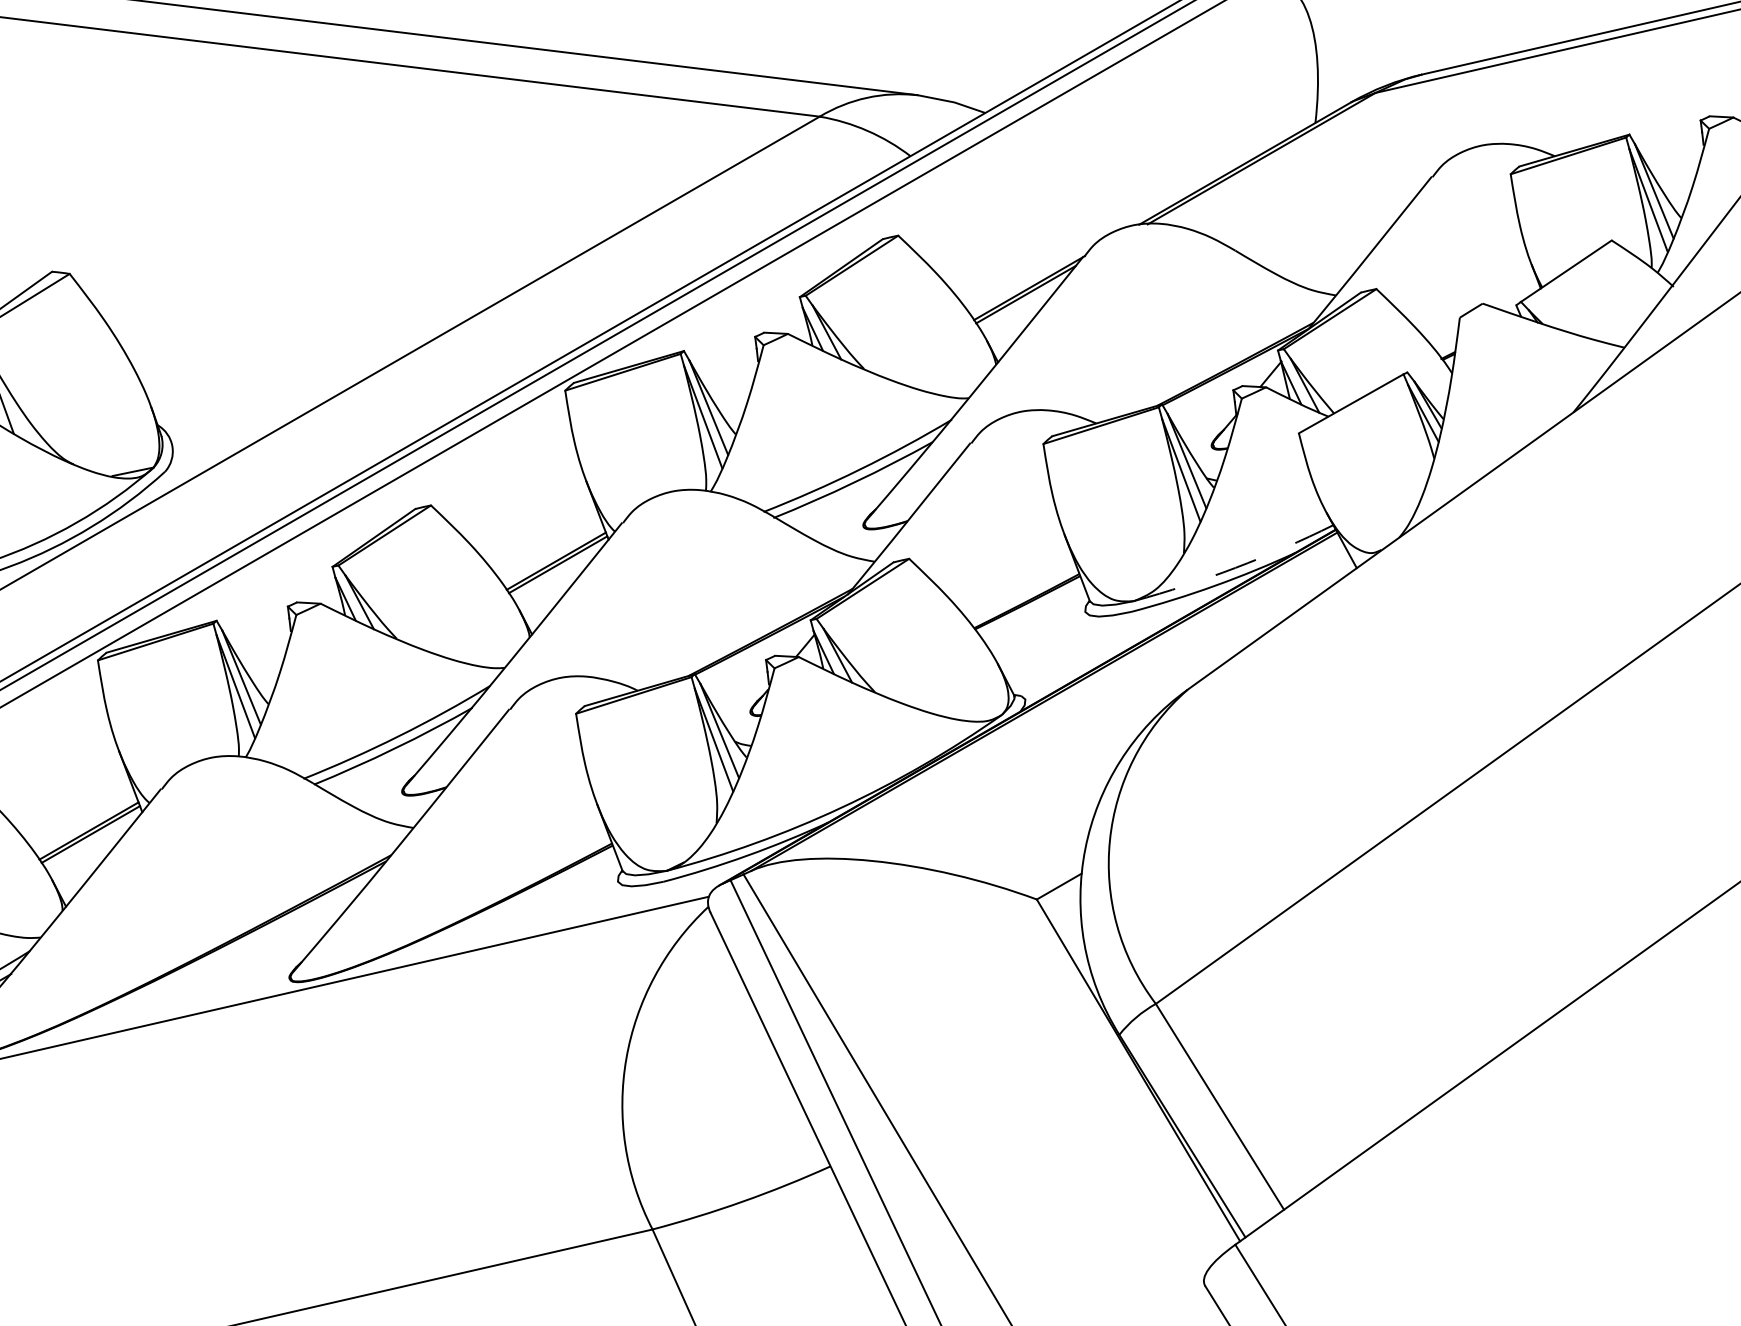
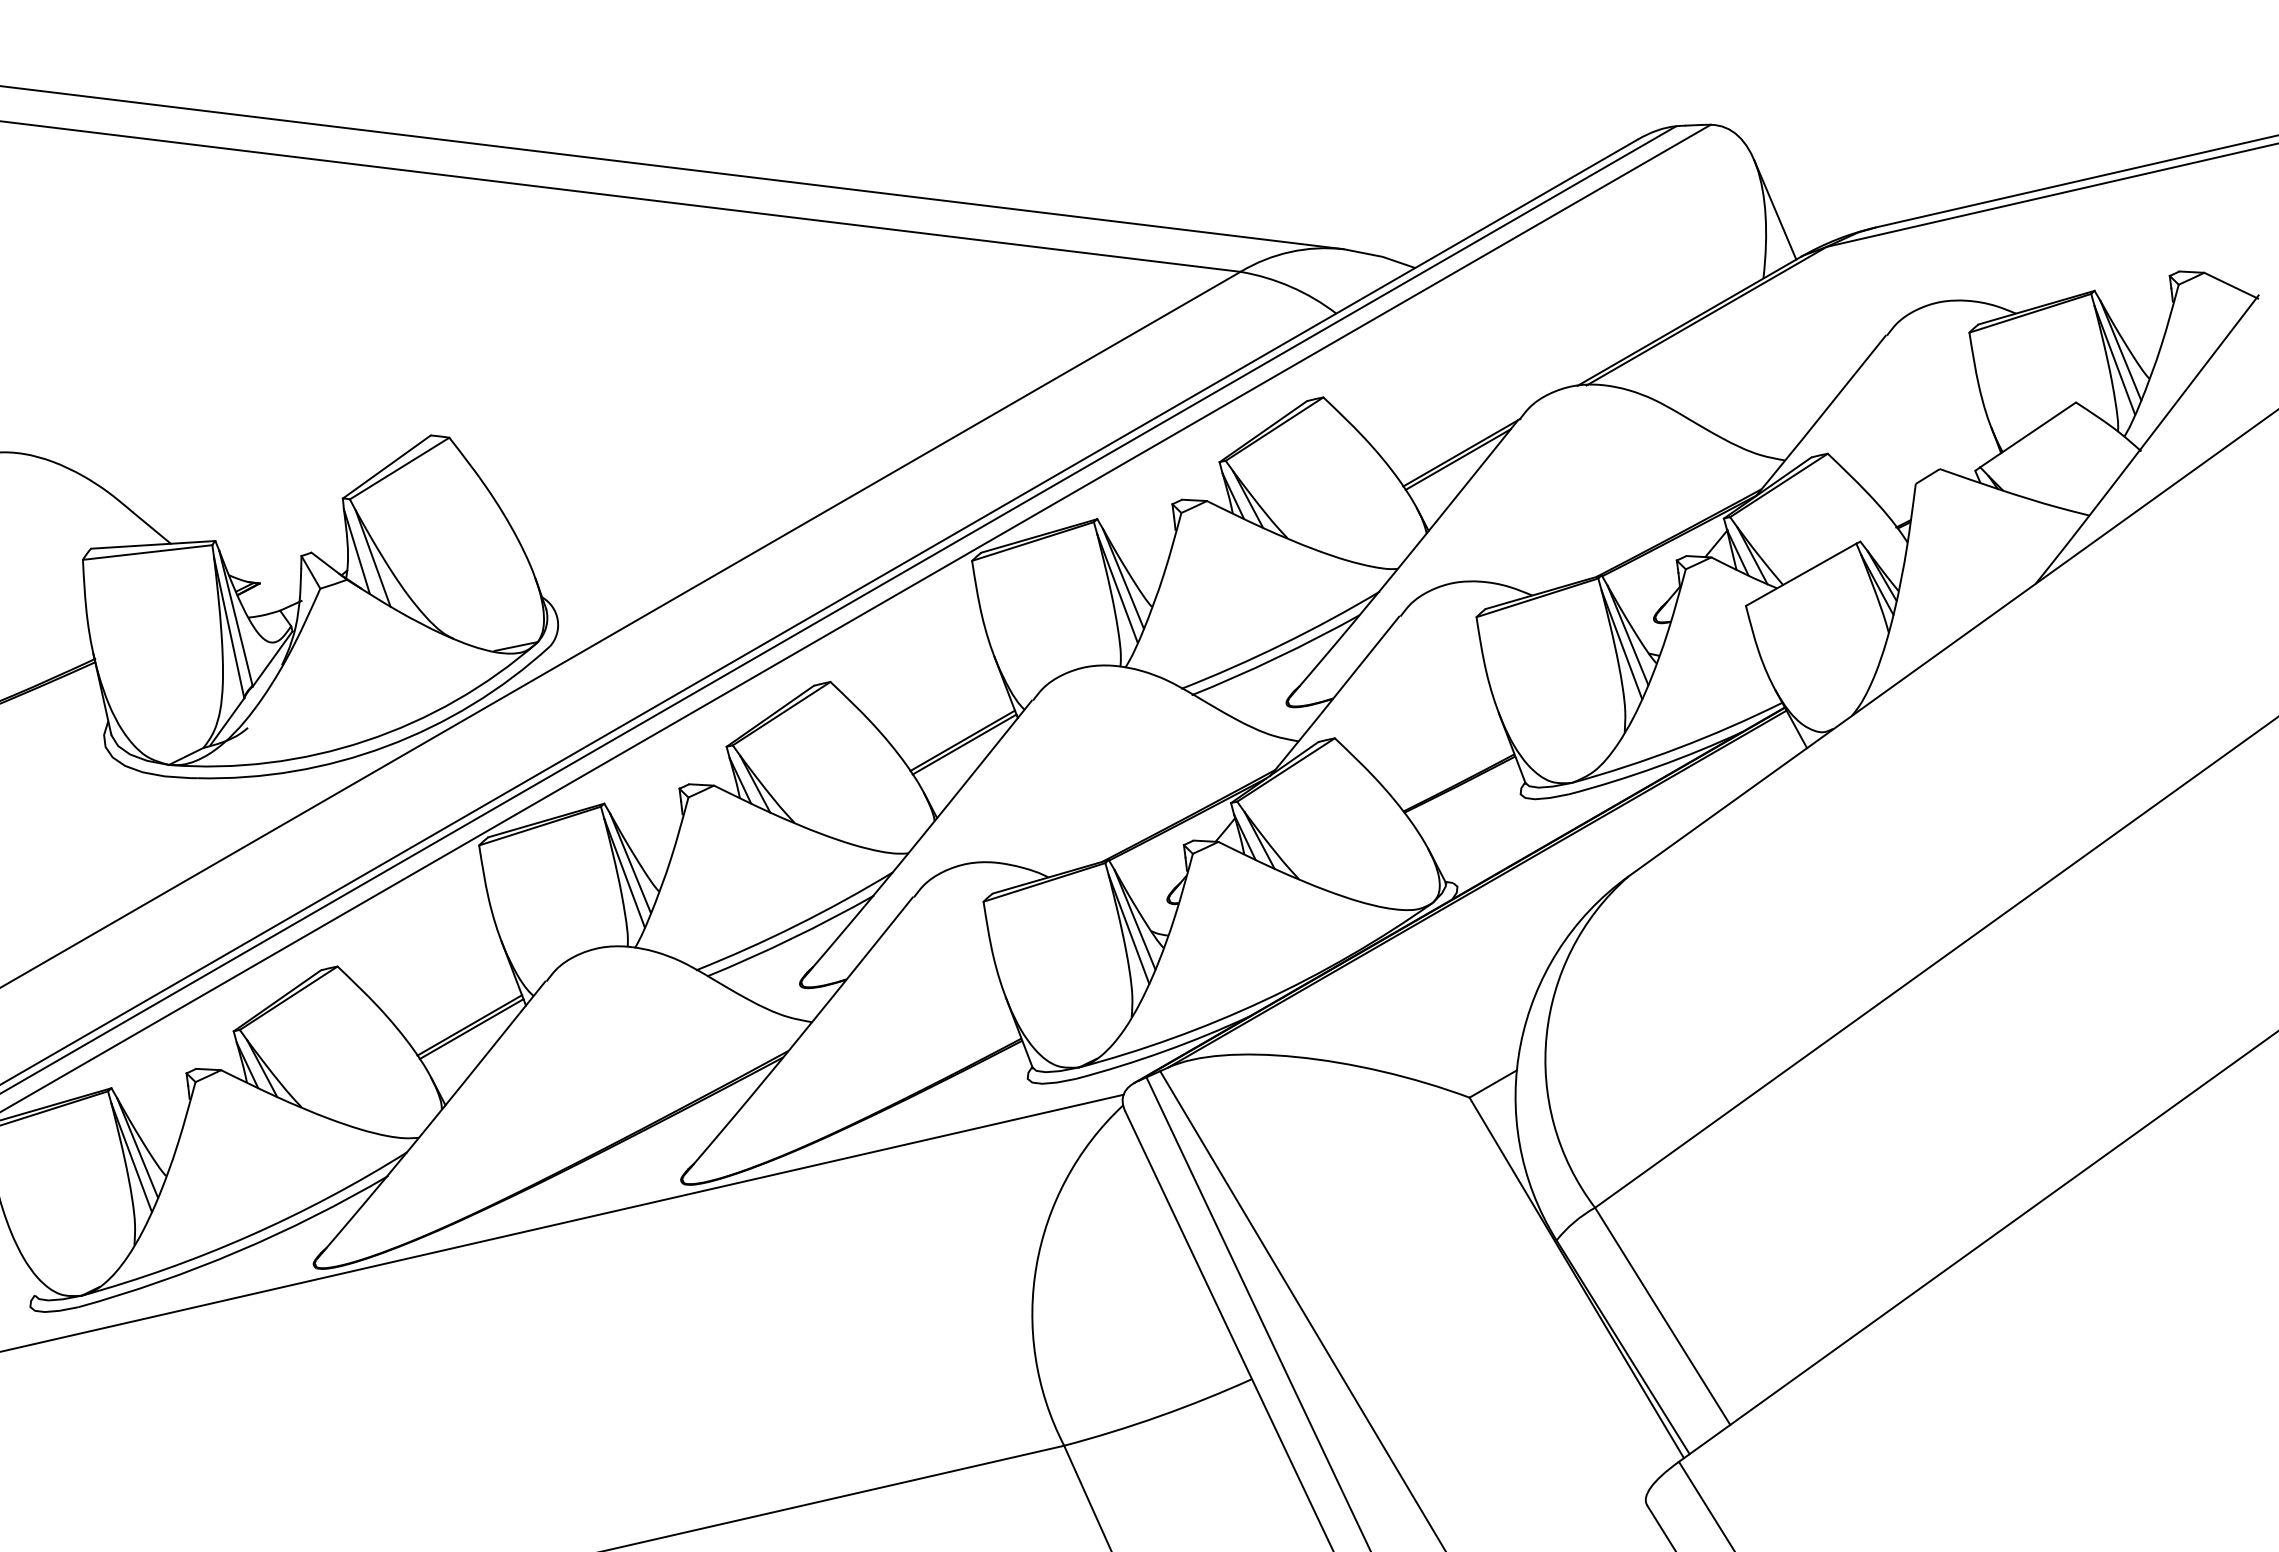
line: (1326, 57) -> (1775, 209), added
arc: (1235, 567) -> (1679, 747), dashed -> solid

